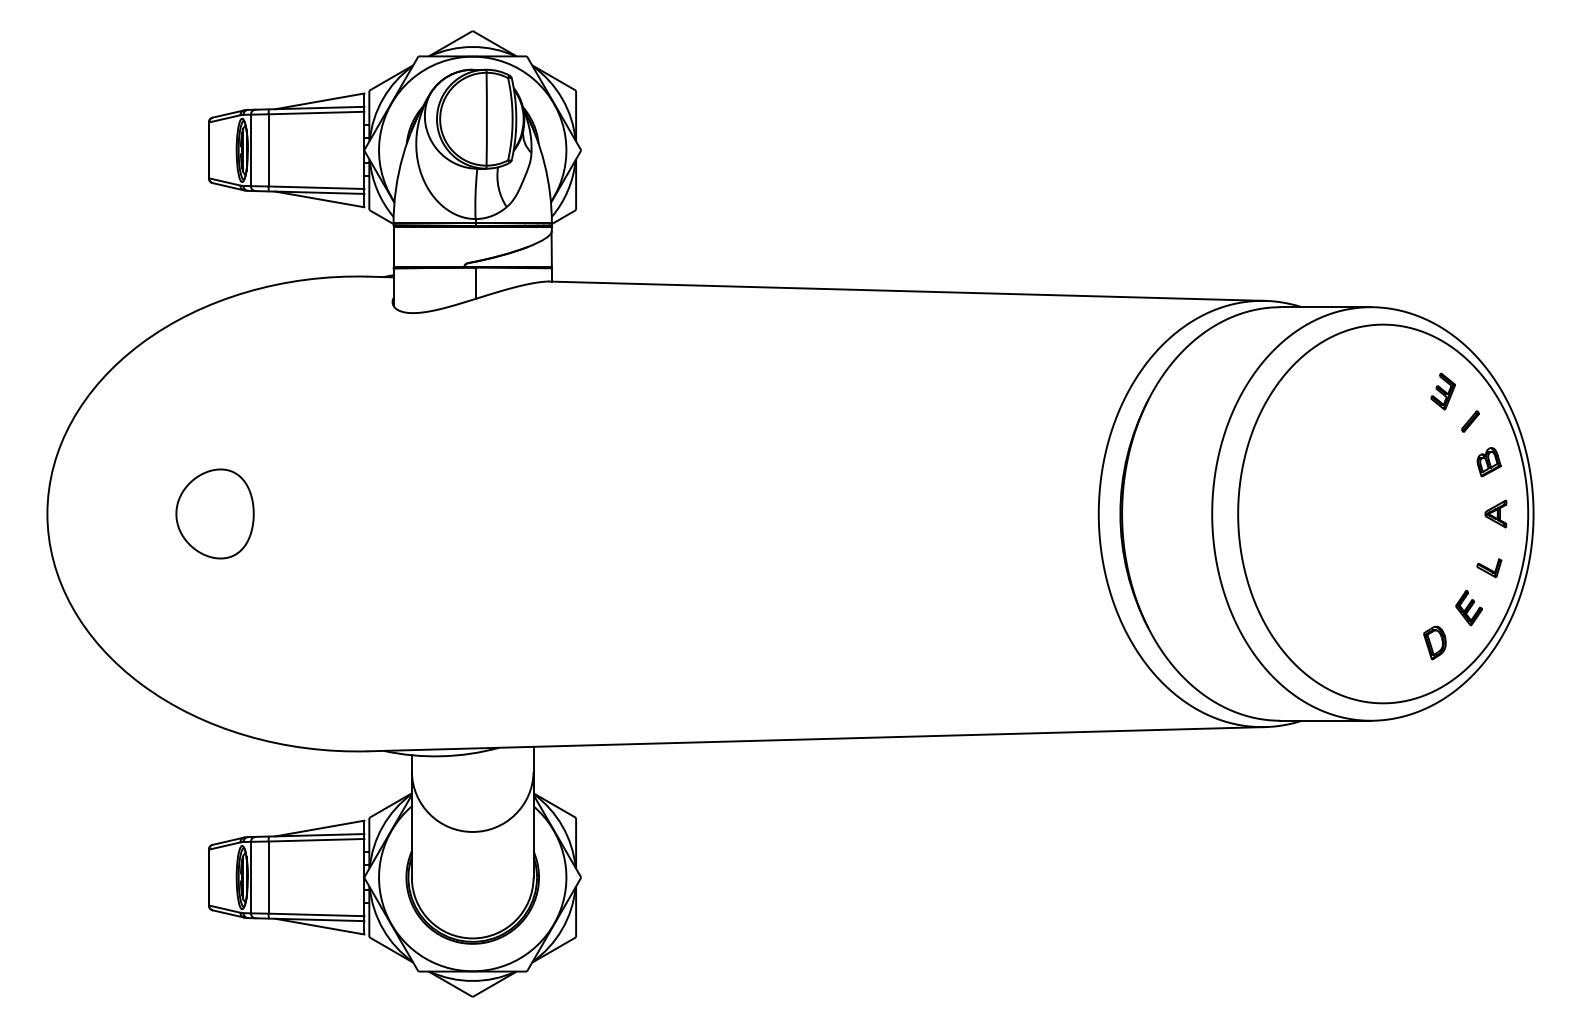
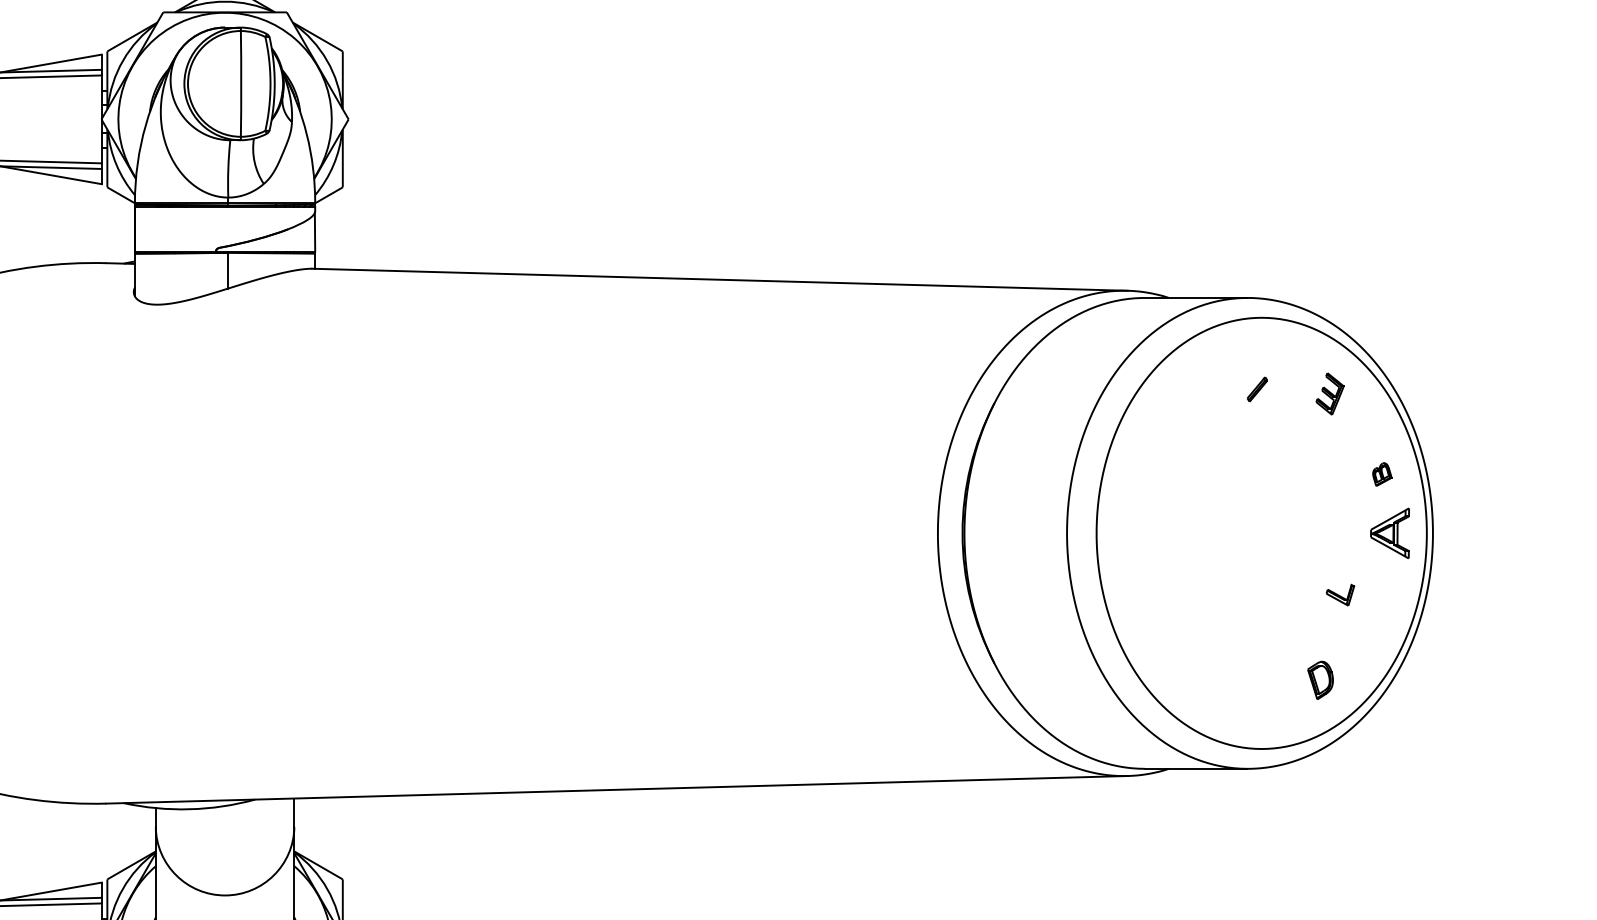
part: (1470, 421) -> (1257, 389), moved
part: (1488, 462) -> (1381, 474), size x0.7
part: (1495, 513) -> (1389, 532), size x1.6
part: (1489, 568) -> (1340, 595), moved
part: (1468, 608) -> (1358, 641), removed

